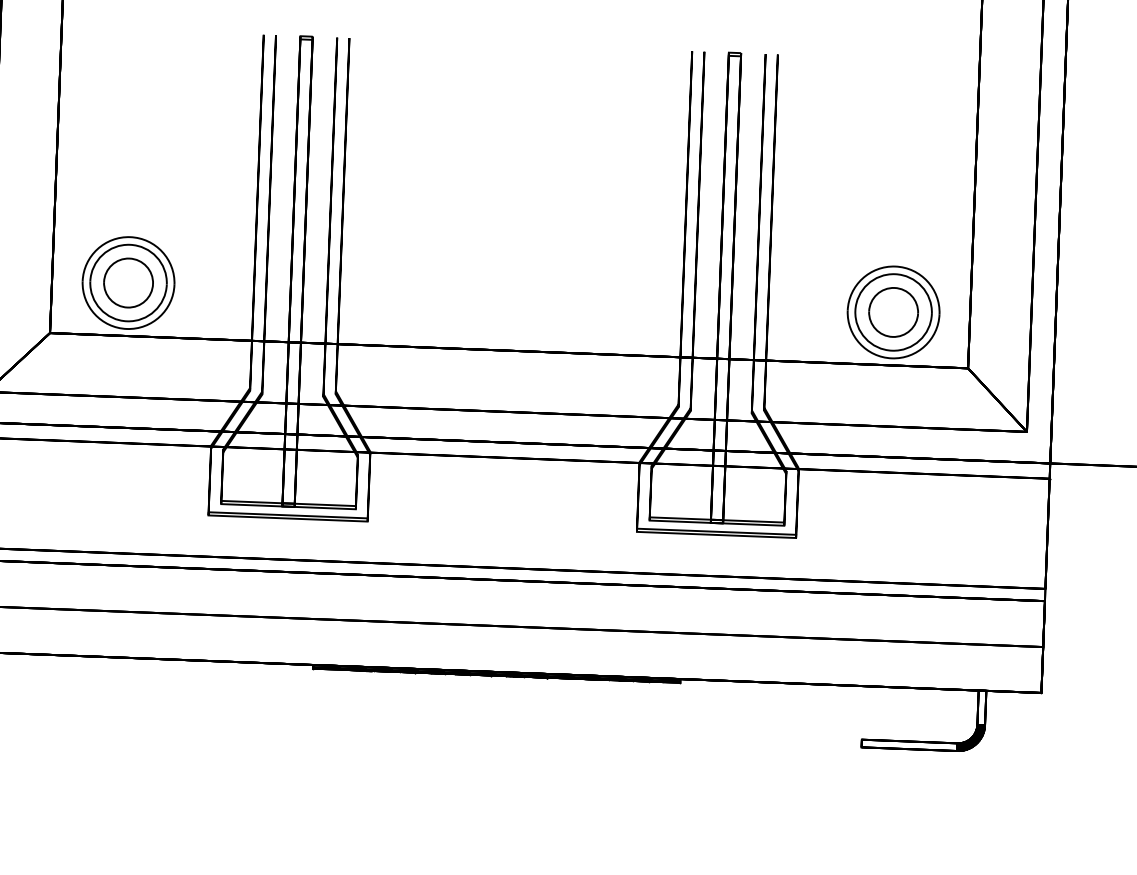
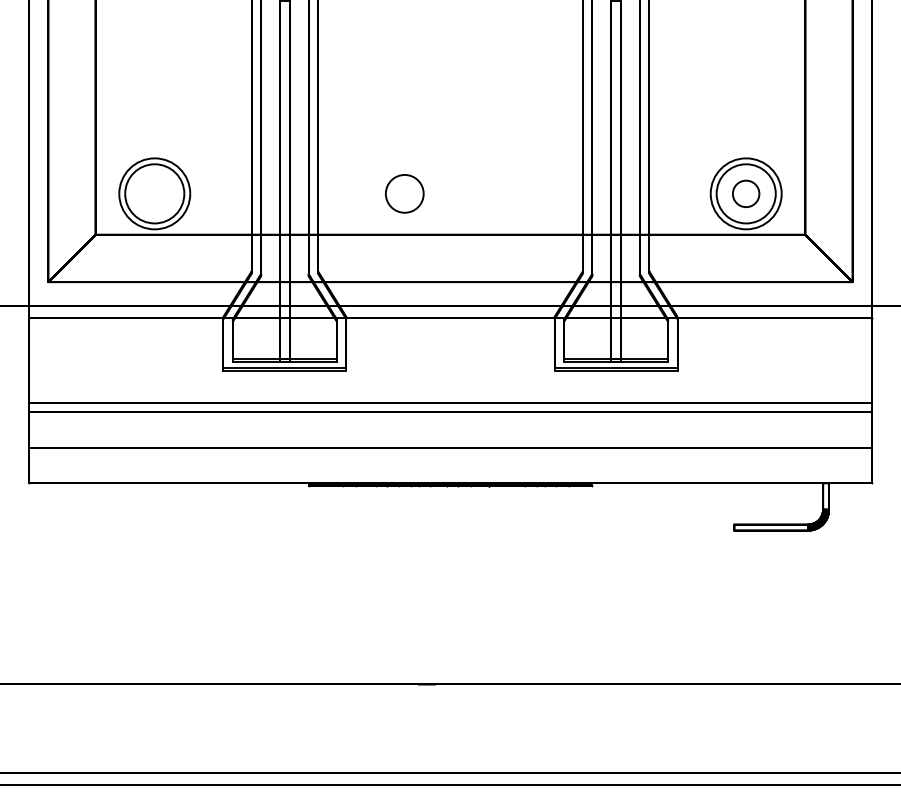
part: (128, 282) -> (404, 193), moved
part: (892, 311) -> (745, 193), size x0.7

